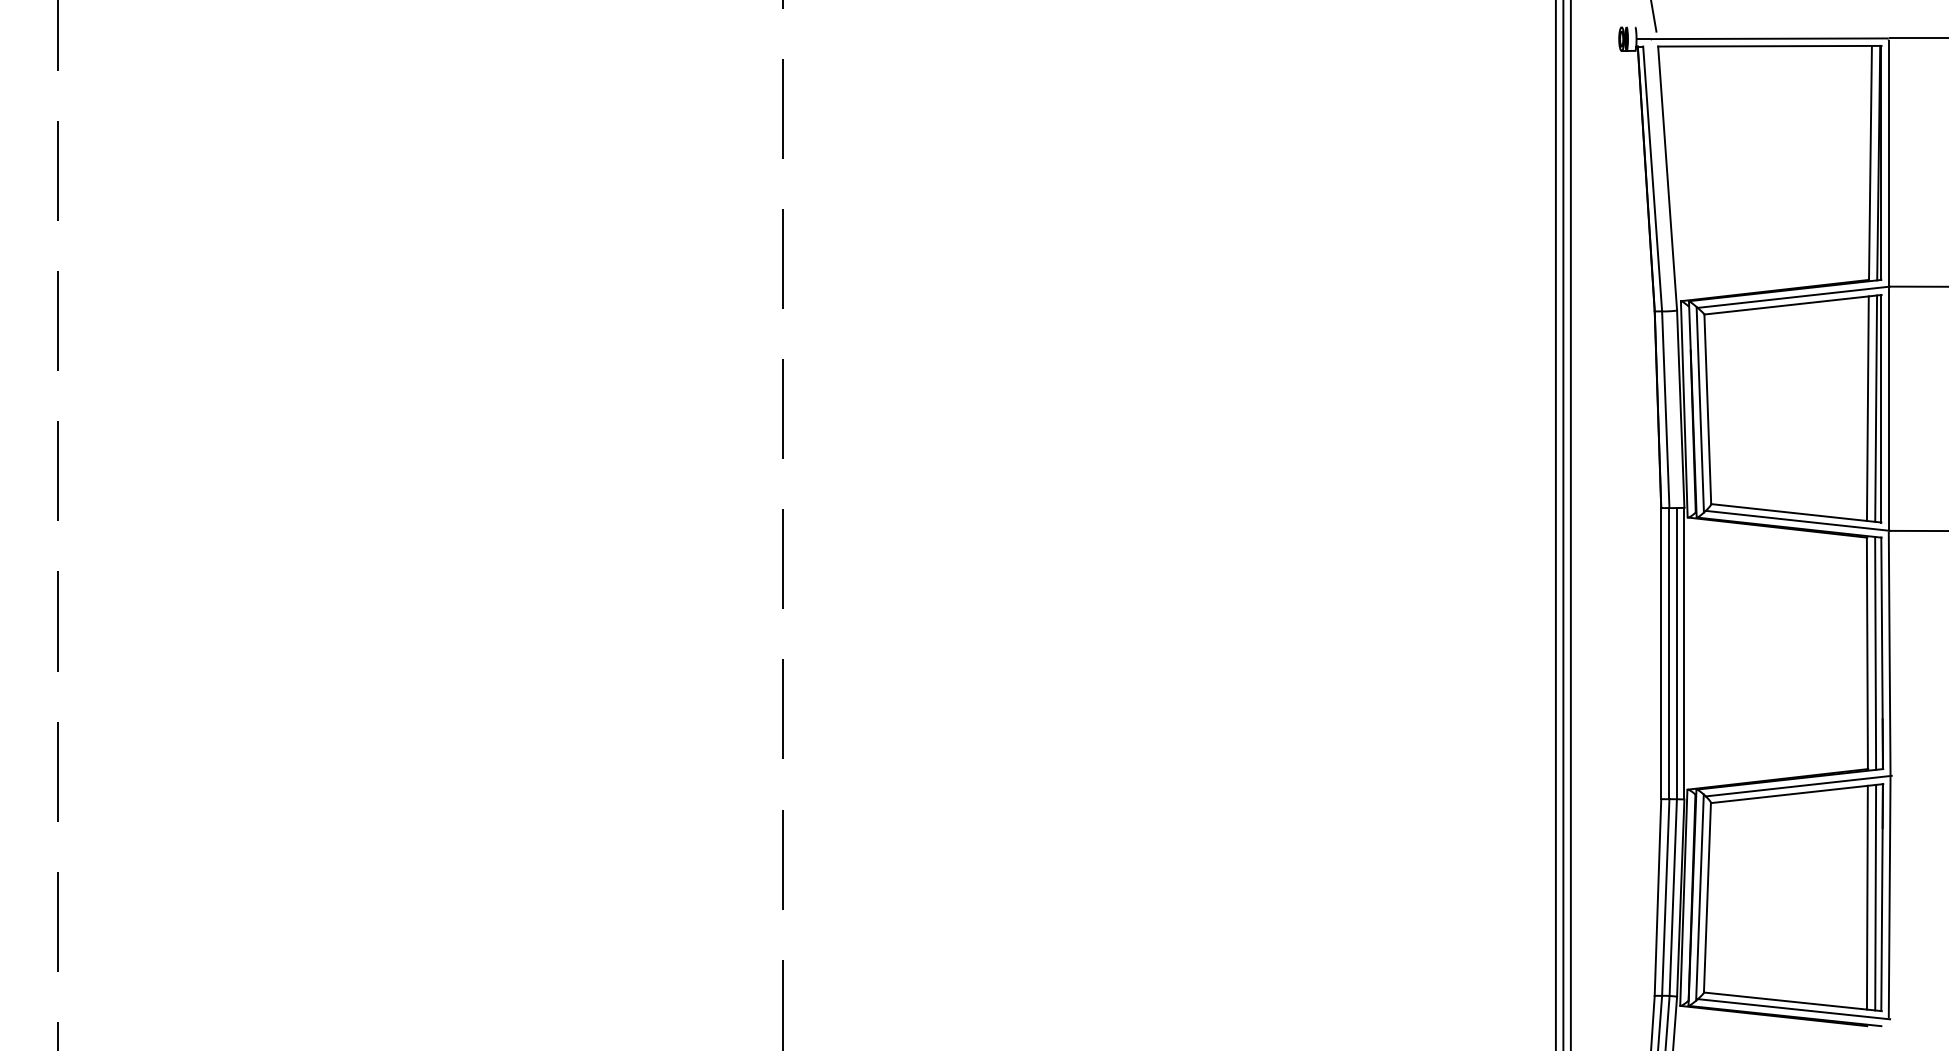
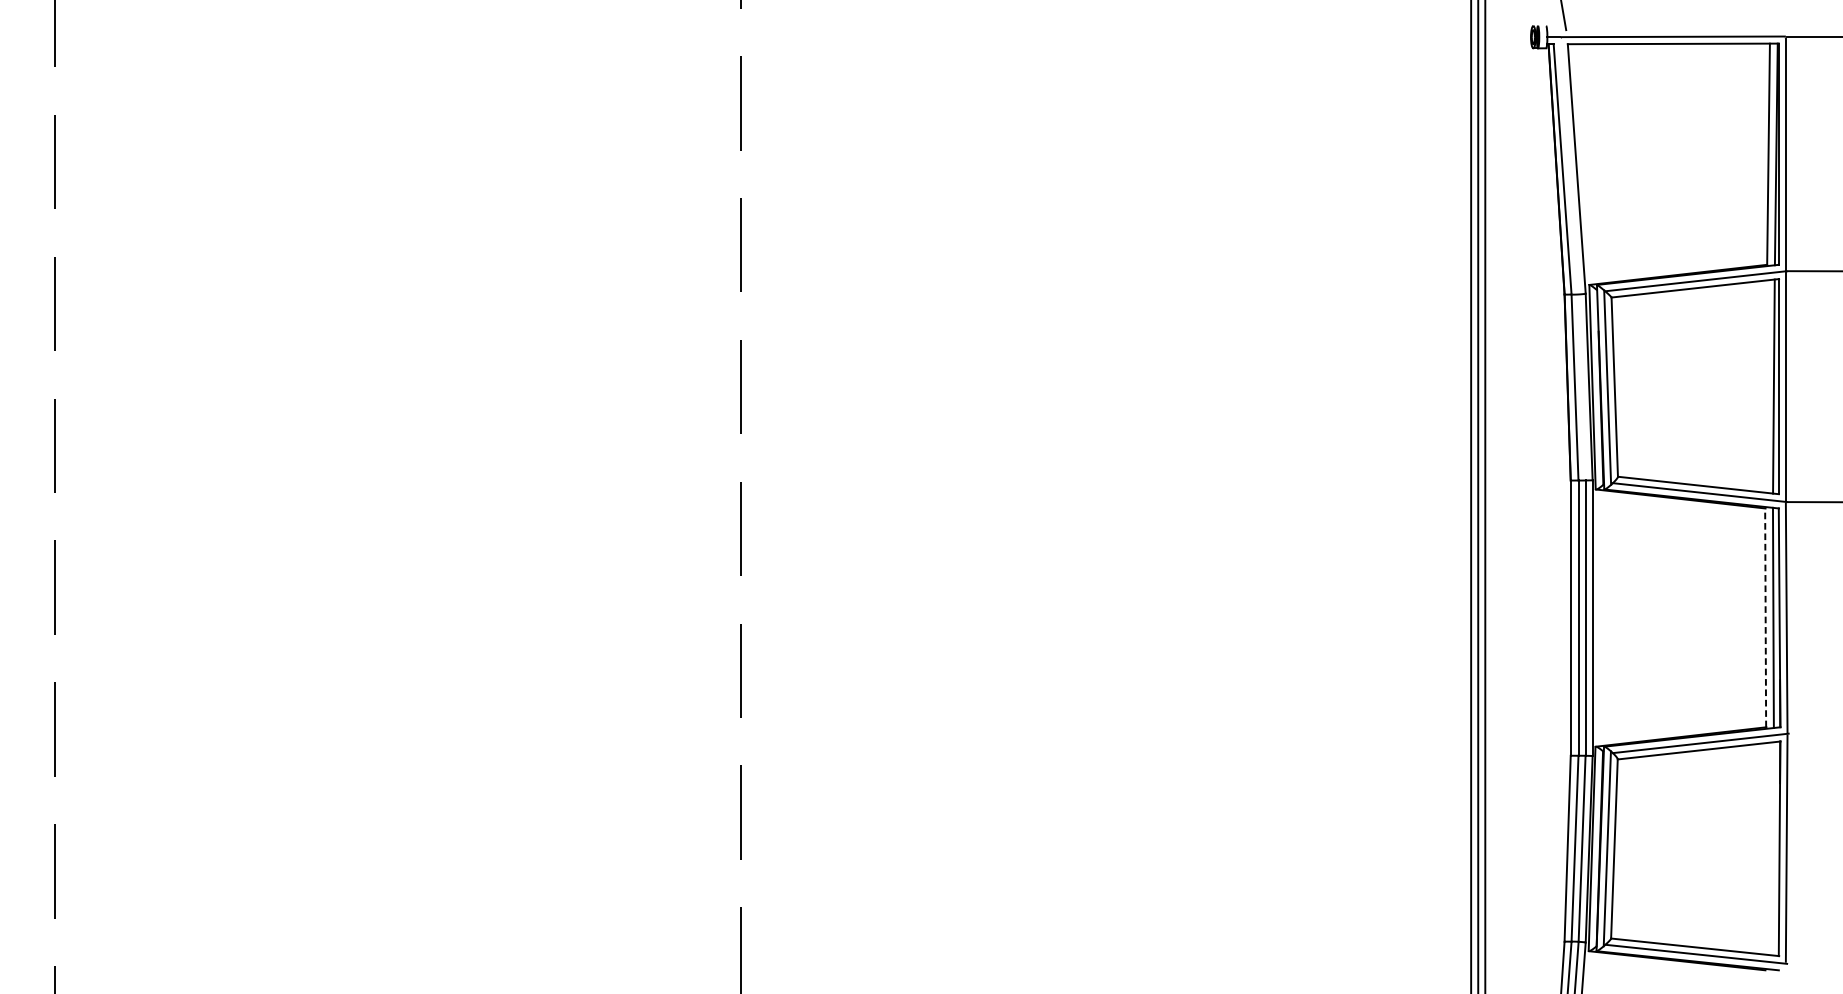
line: (1867, 408) -> (1765, 386), removed
line: (1867, 653) -> (1765, 618), solid -> dashed
line: (1866, 897) -> (1764, 848), removed
line: (1875, 897) -> (1773, 848), removed

